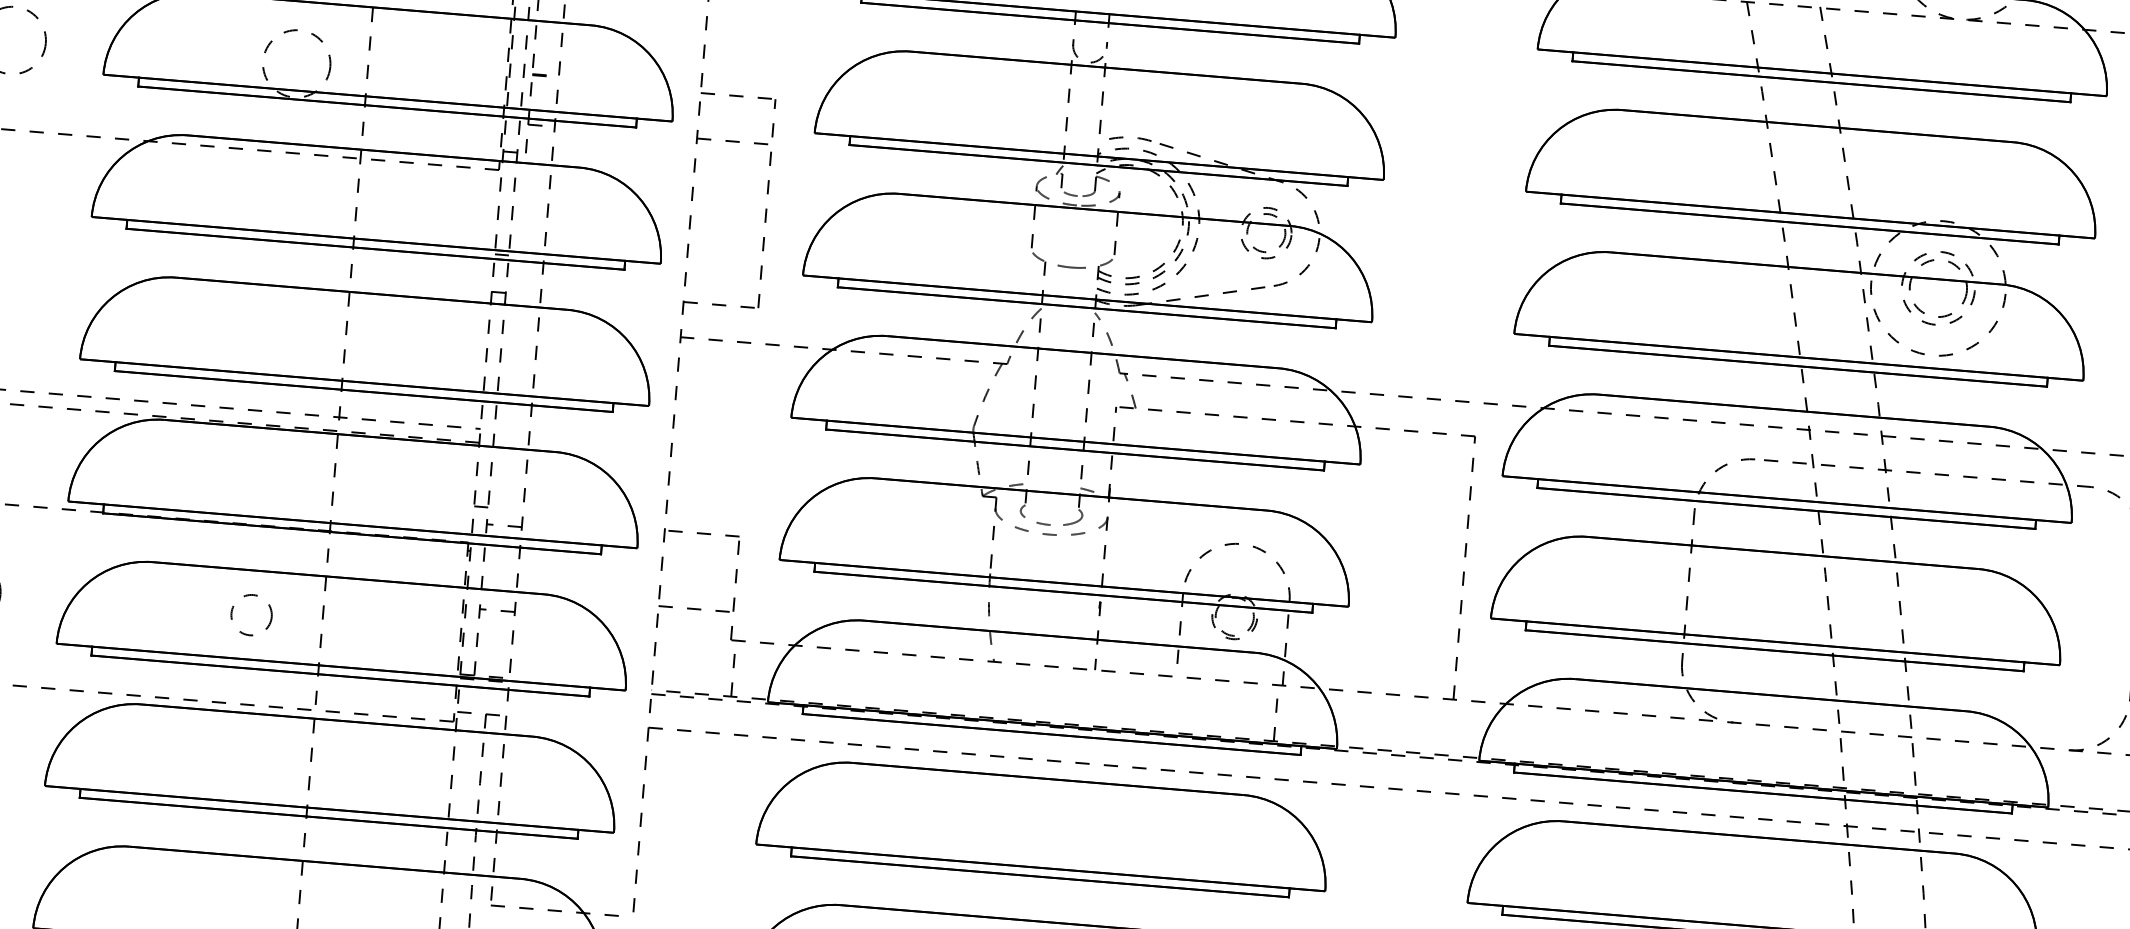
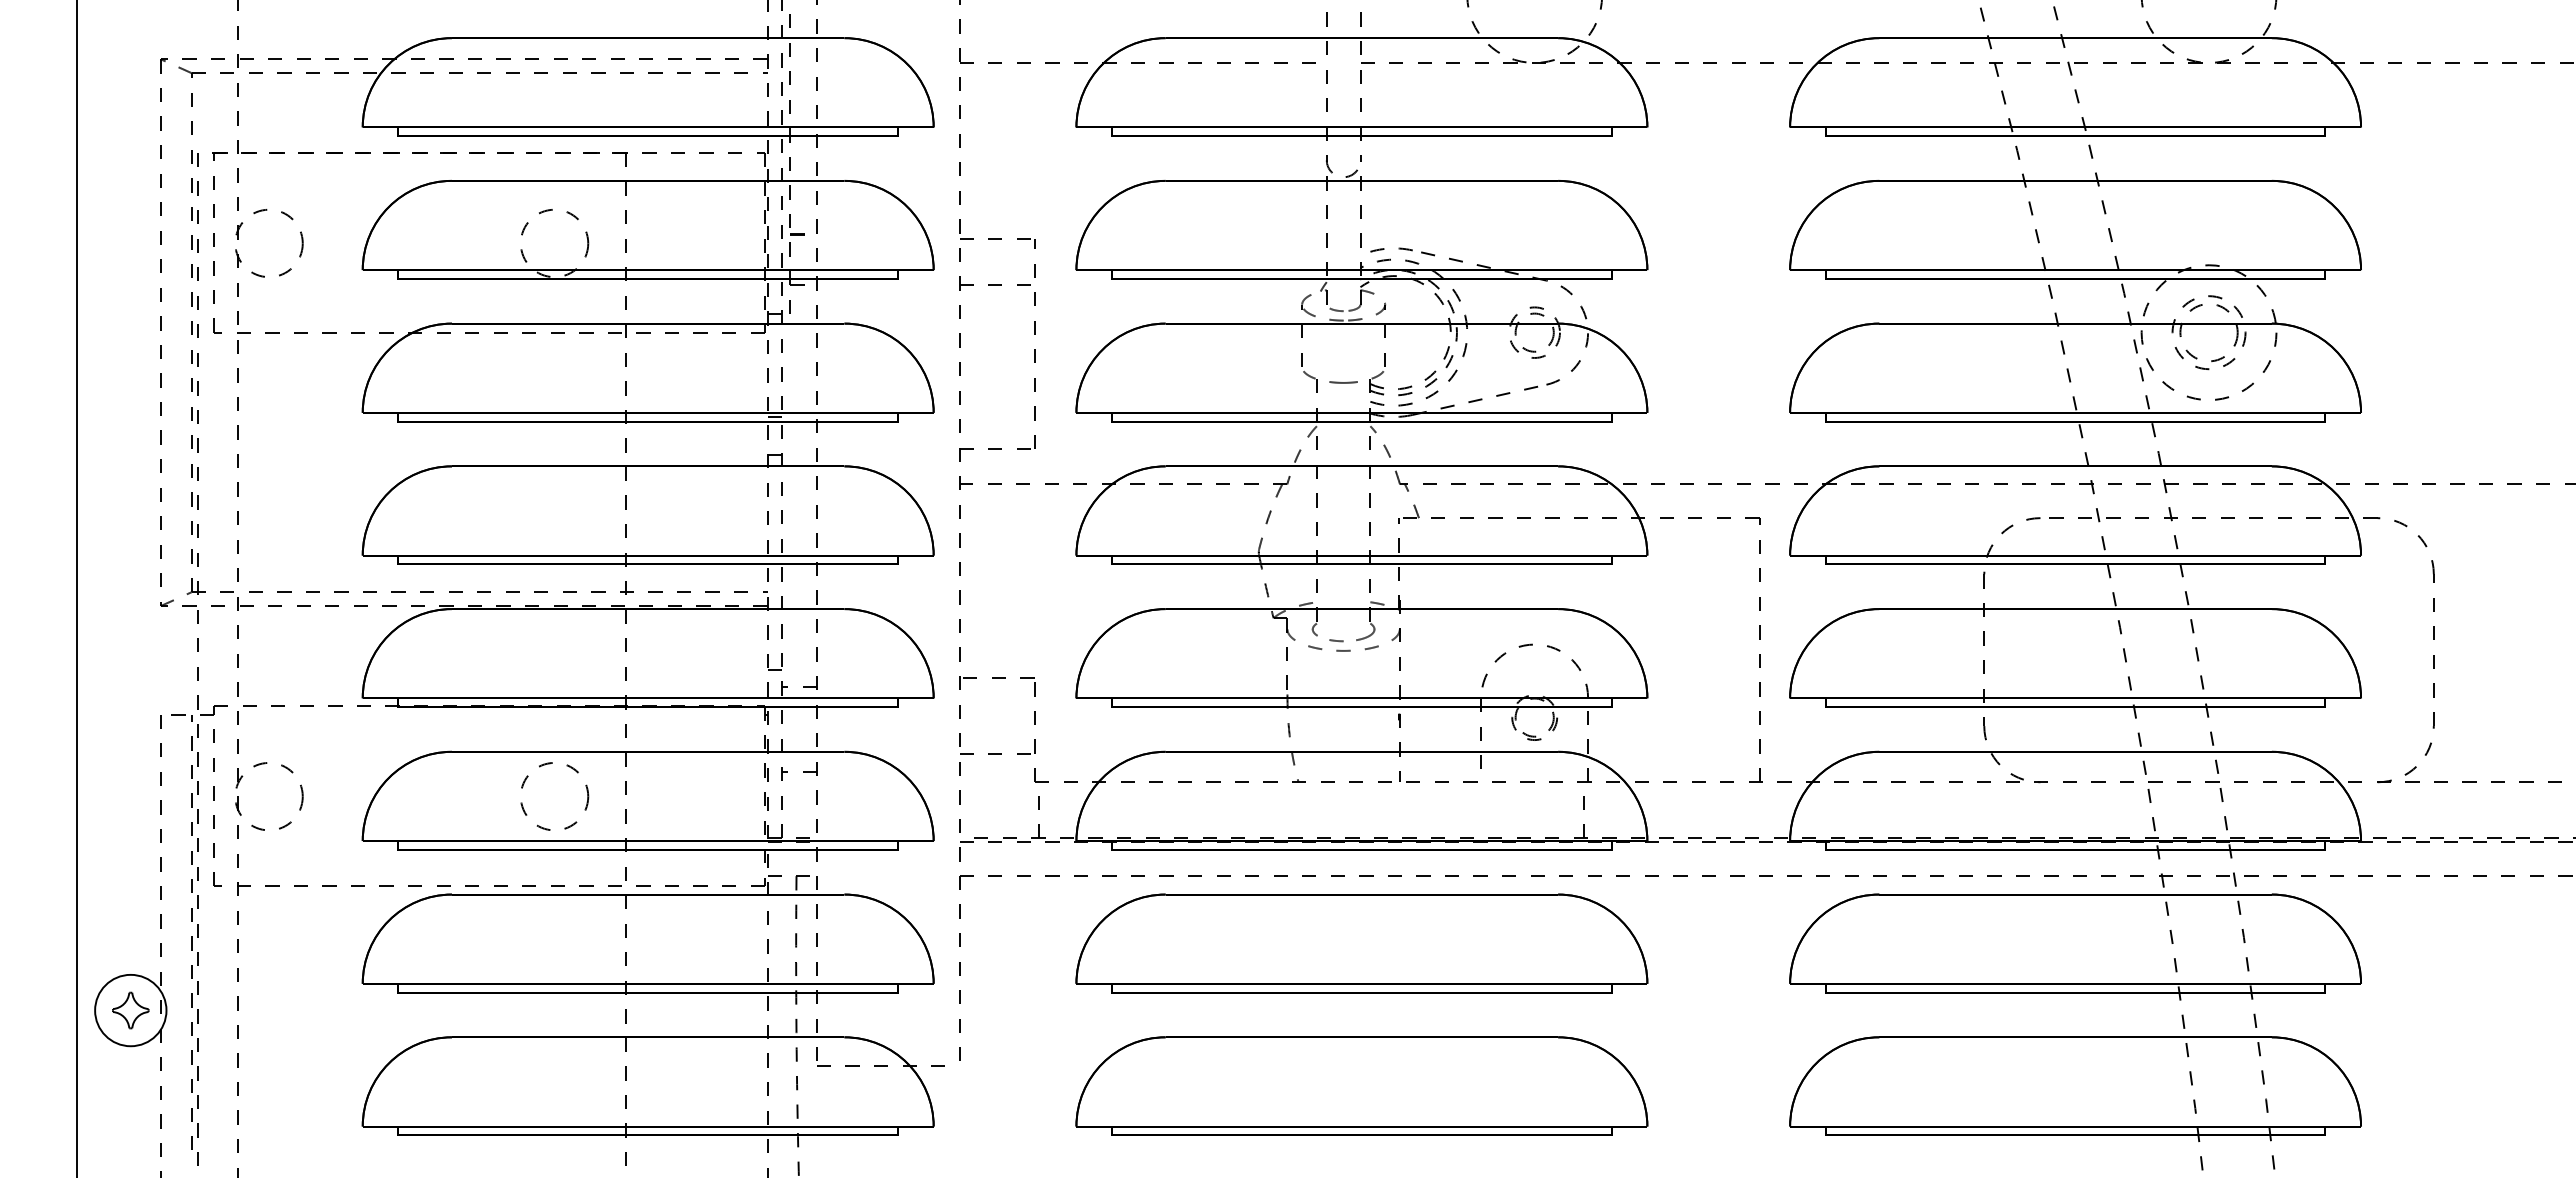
circle: (251, 615) -> (554, 796), size x1.67

